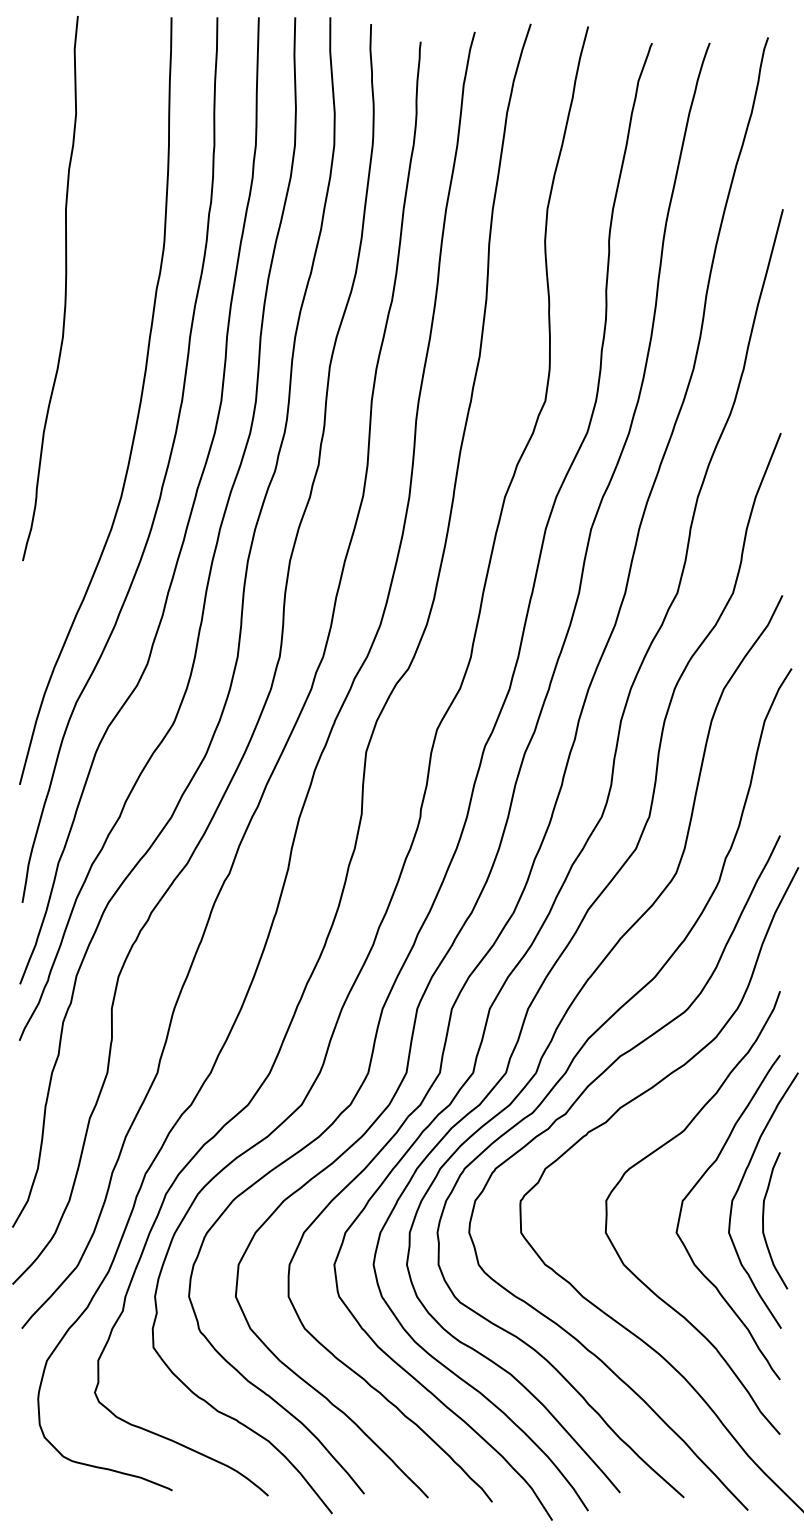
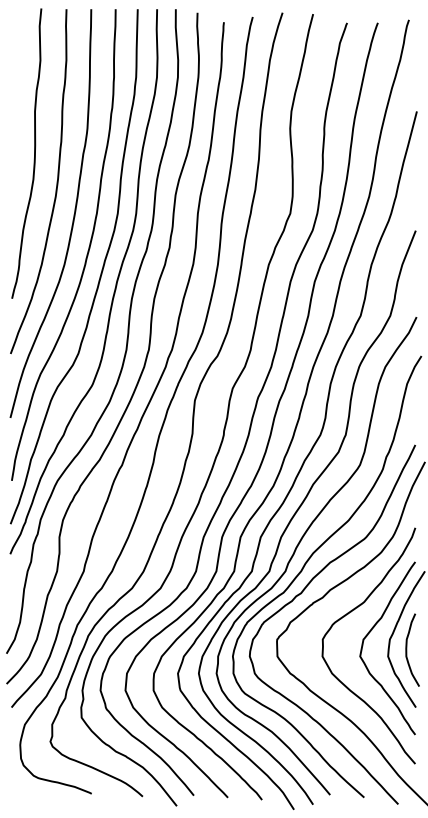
curve: (106, 340) -> (56, 181), added

